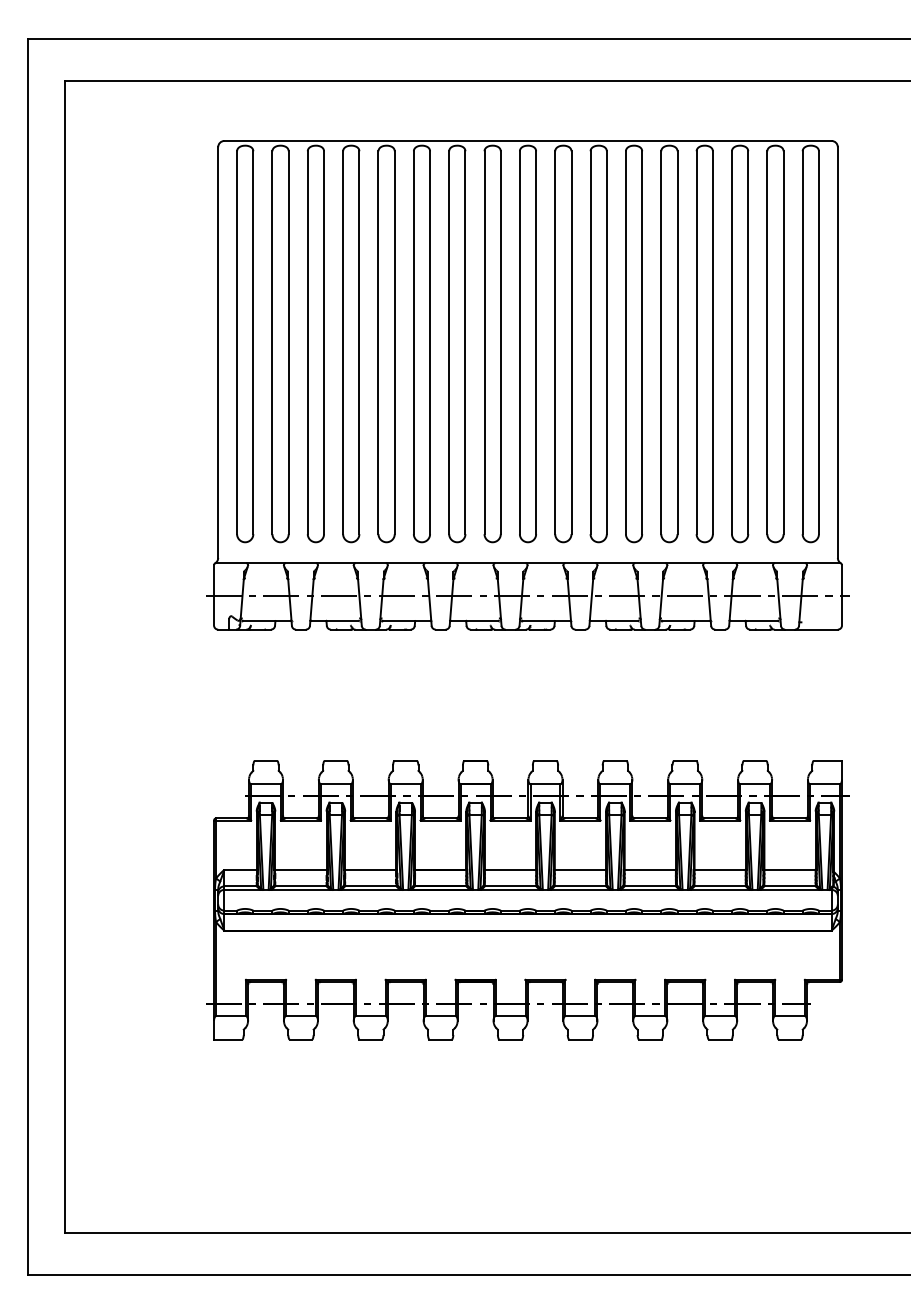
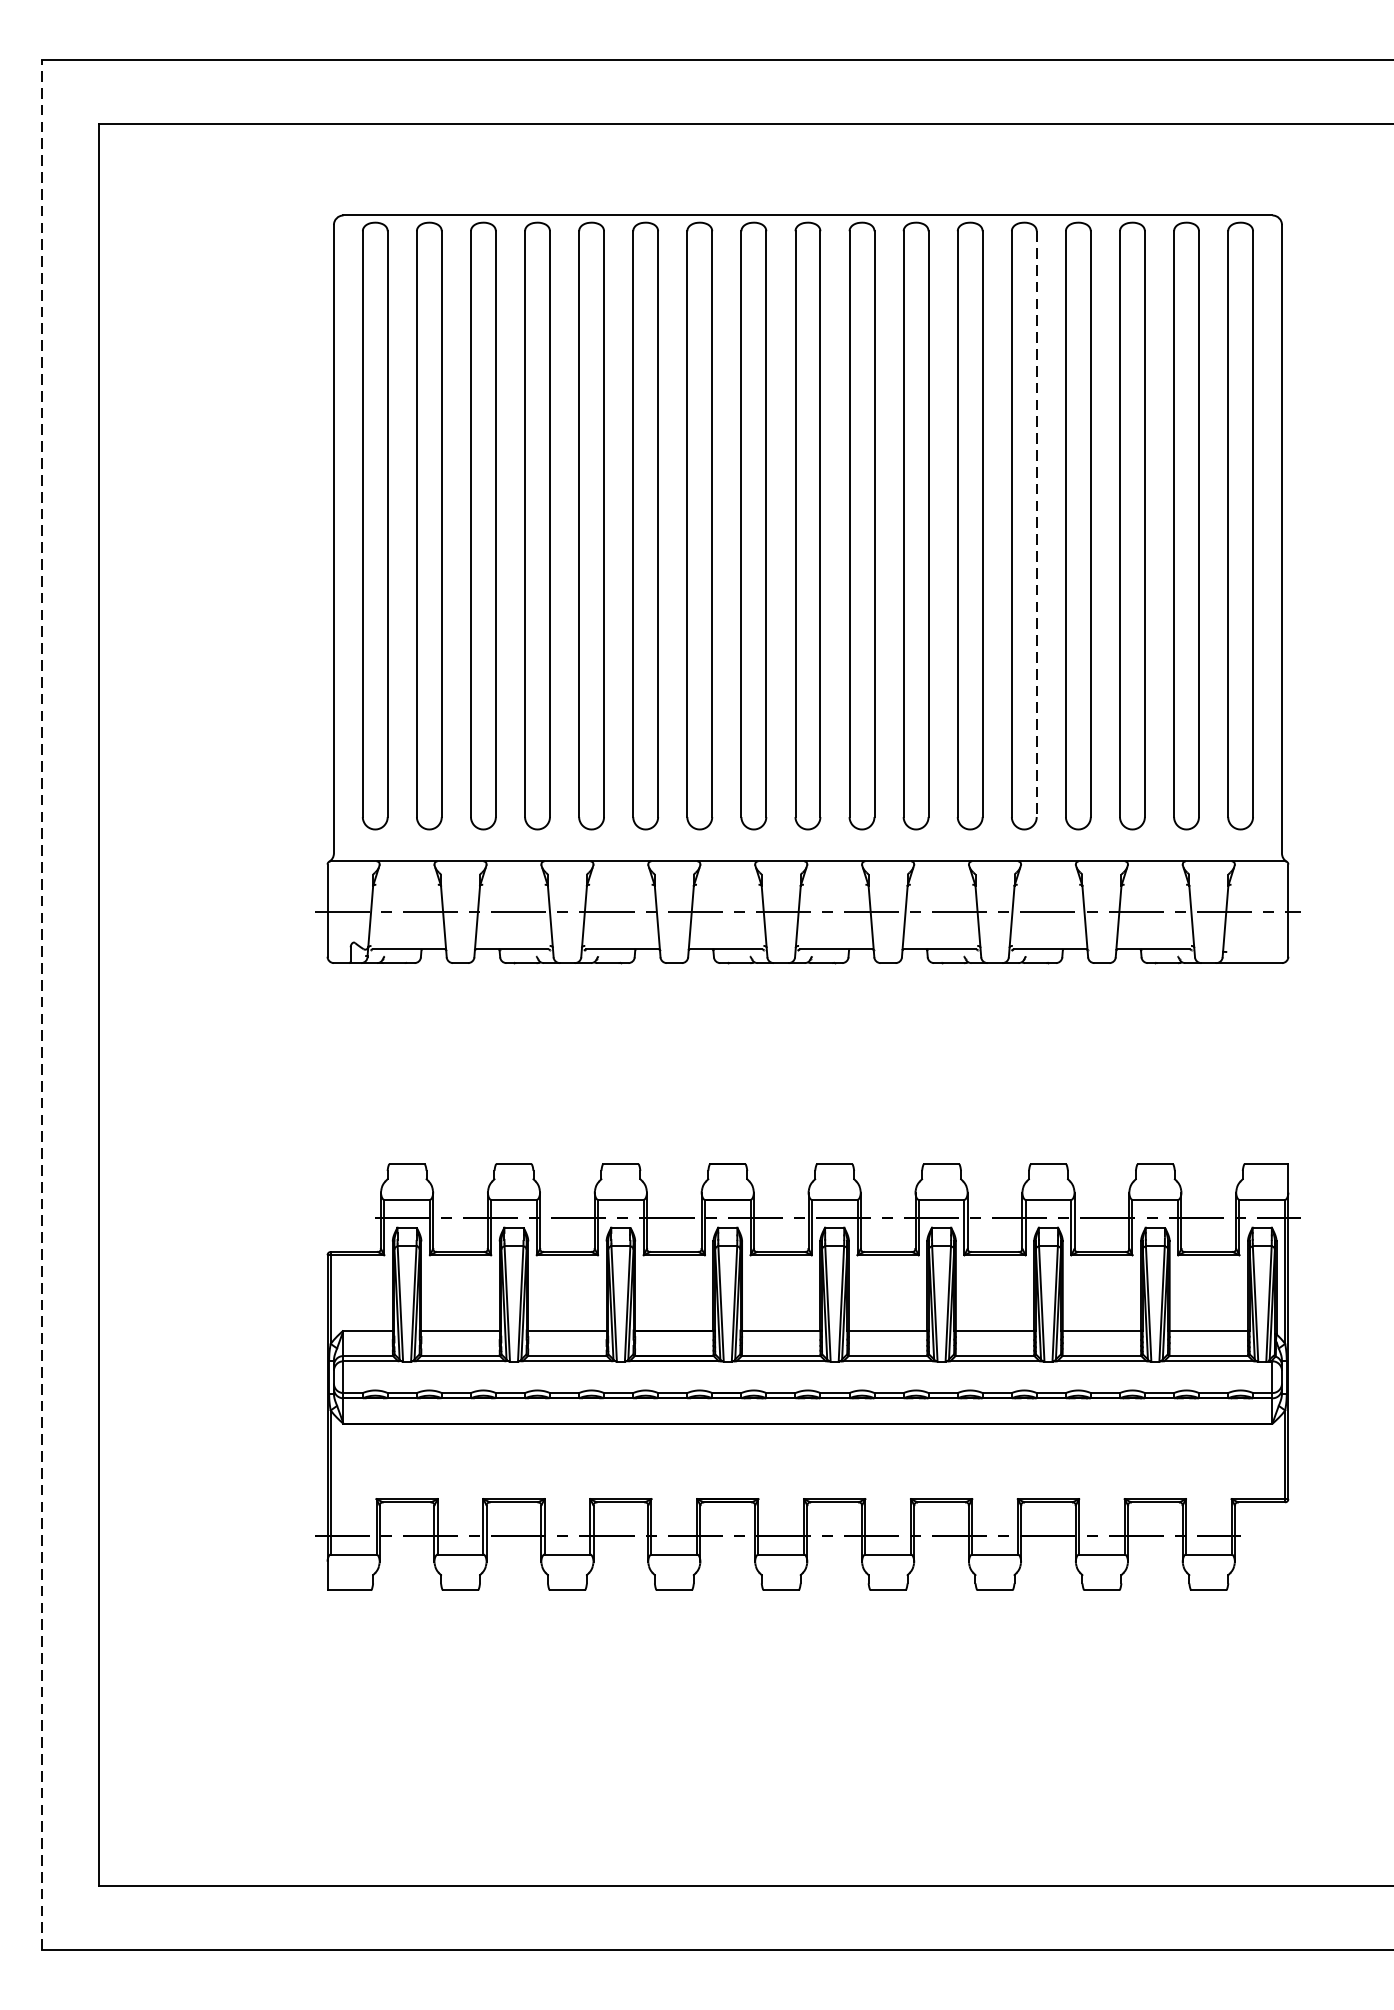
line: (677, 343) -> (1036, 525), solid -> dashed
line: (27, 657) -> (42, 1005), solid -> dashed

